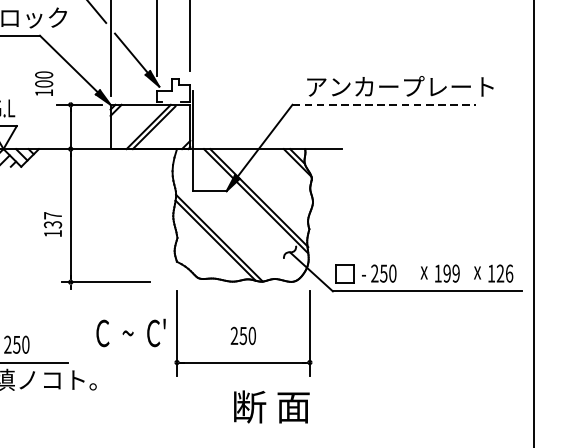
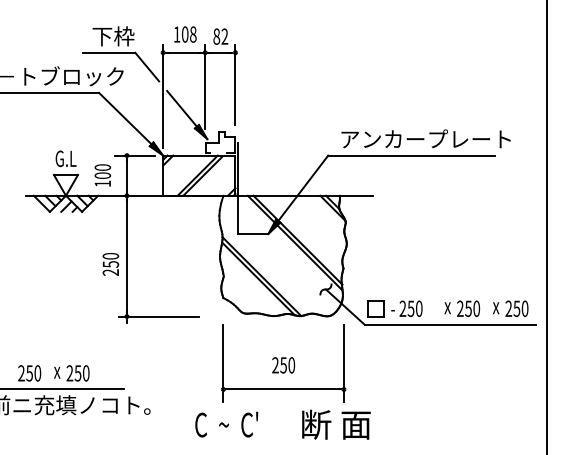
text: (43, 83) -> (102, 175), moved
line: (384, 104) -> (411, 155), dashed -> solid
text: (52, 223) -> (110, 263), 137 -> 250
text: (447, 273) -> (468, 308), 199 -> 250
text: (500, 273) -> (516, 308), 126 -> 250
text: (130, 332) -> (226, 424), moved
text: (271, 406) -> (336, 424), moved

